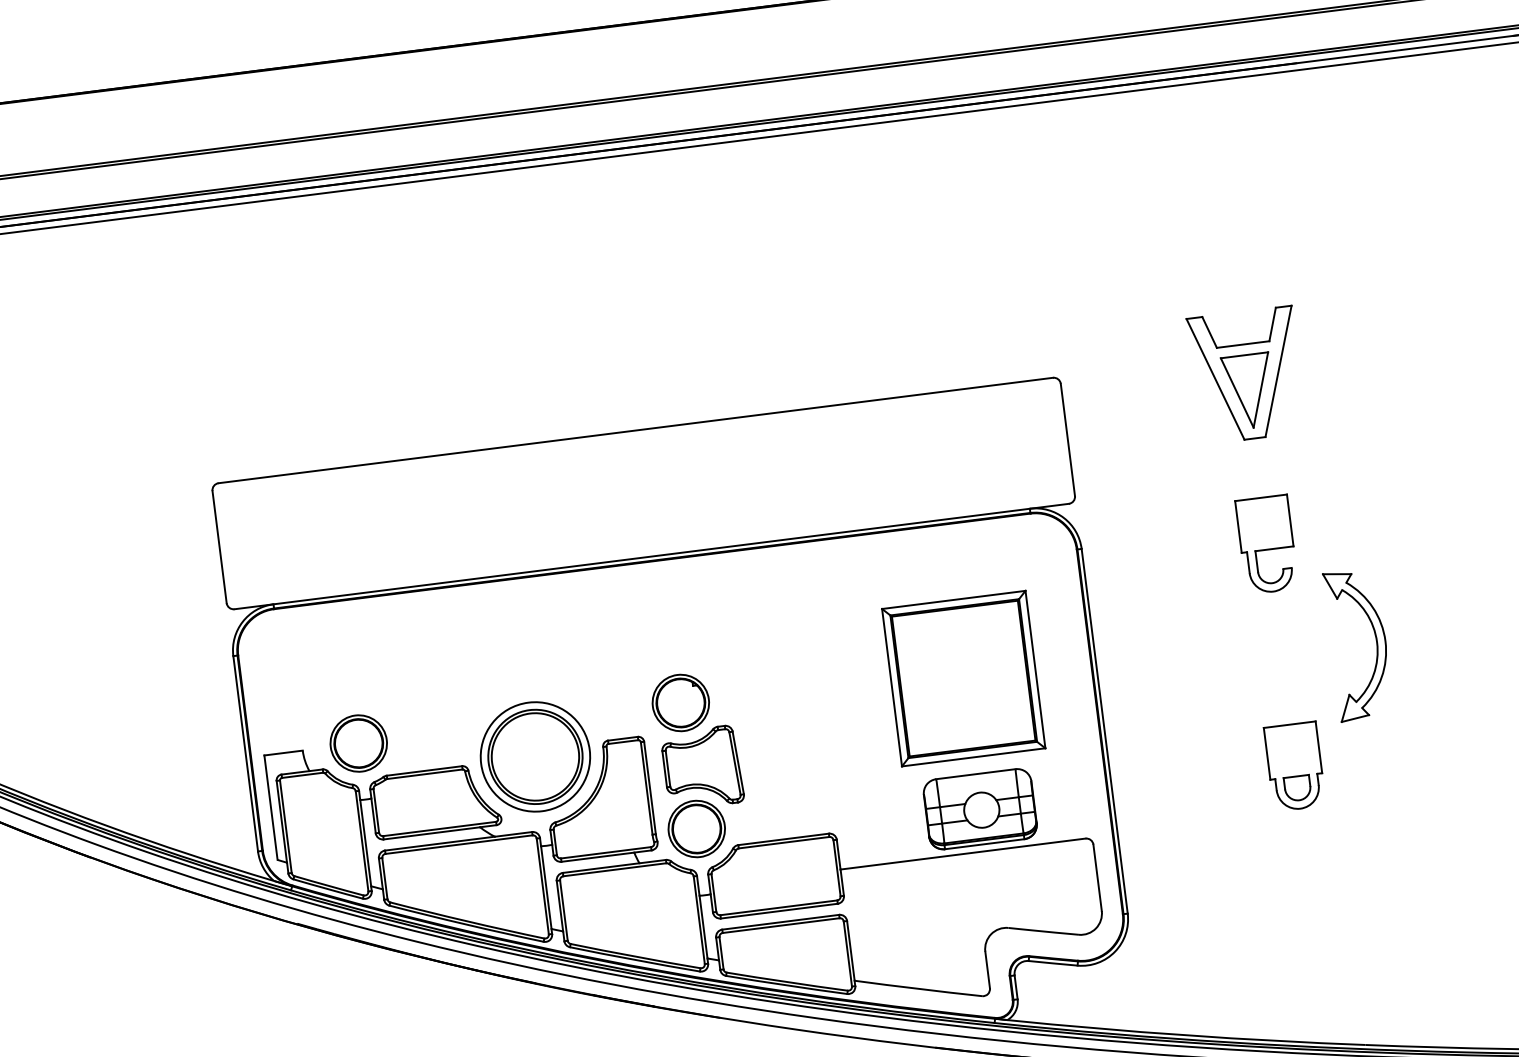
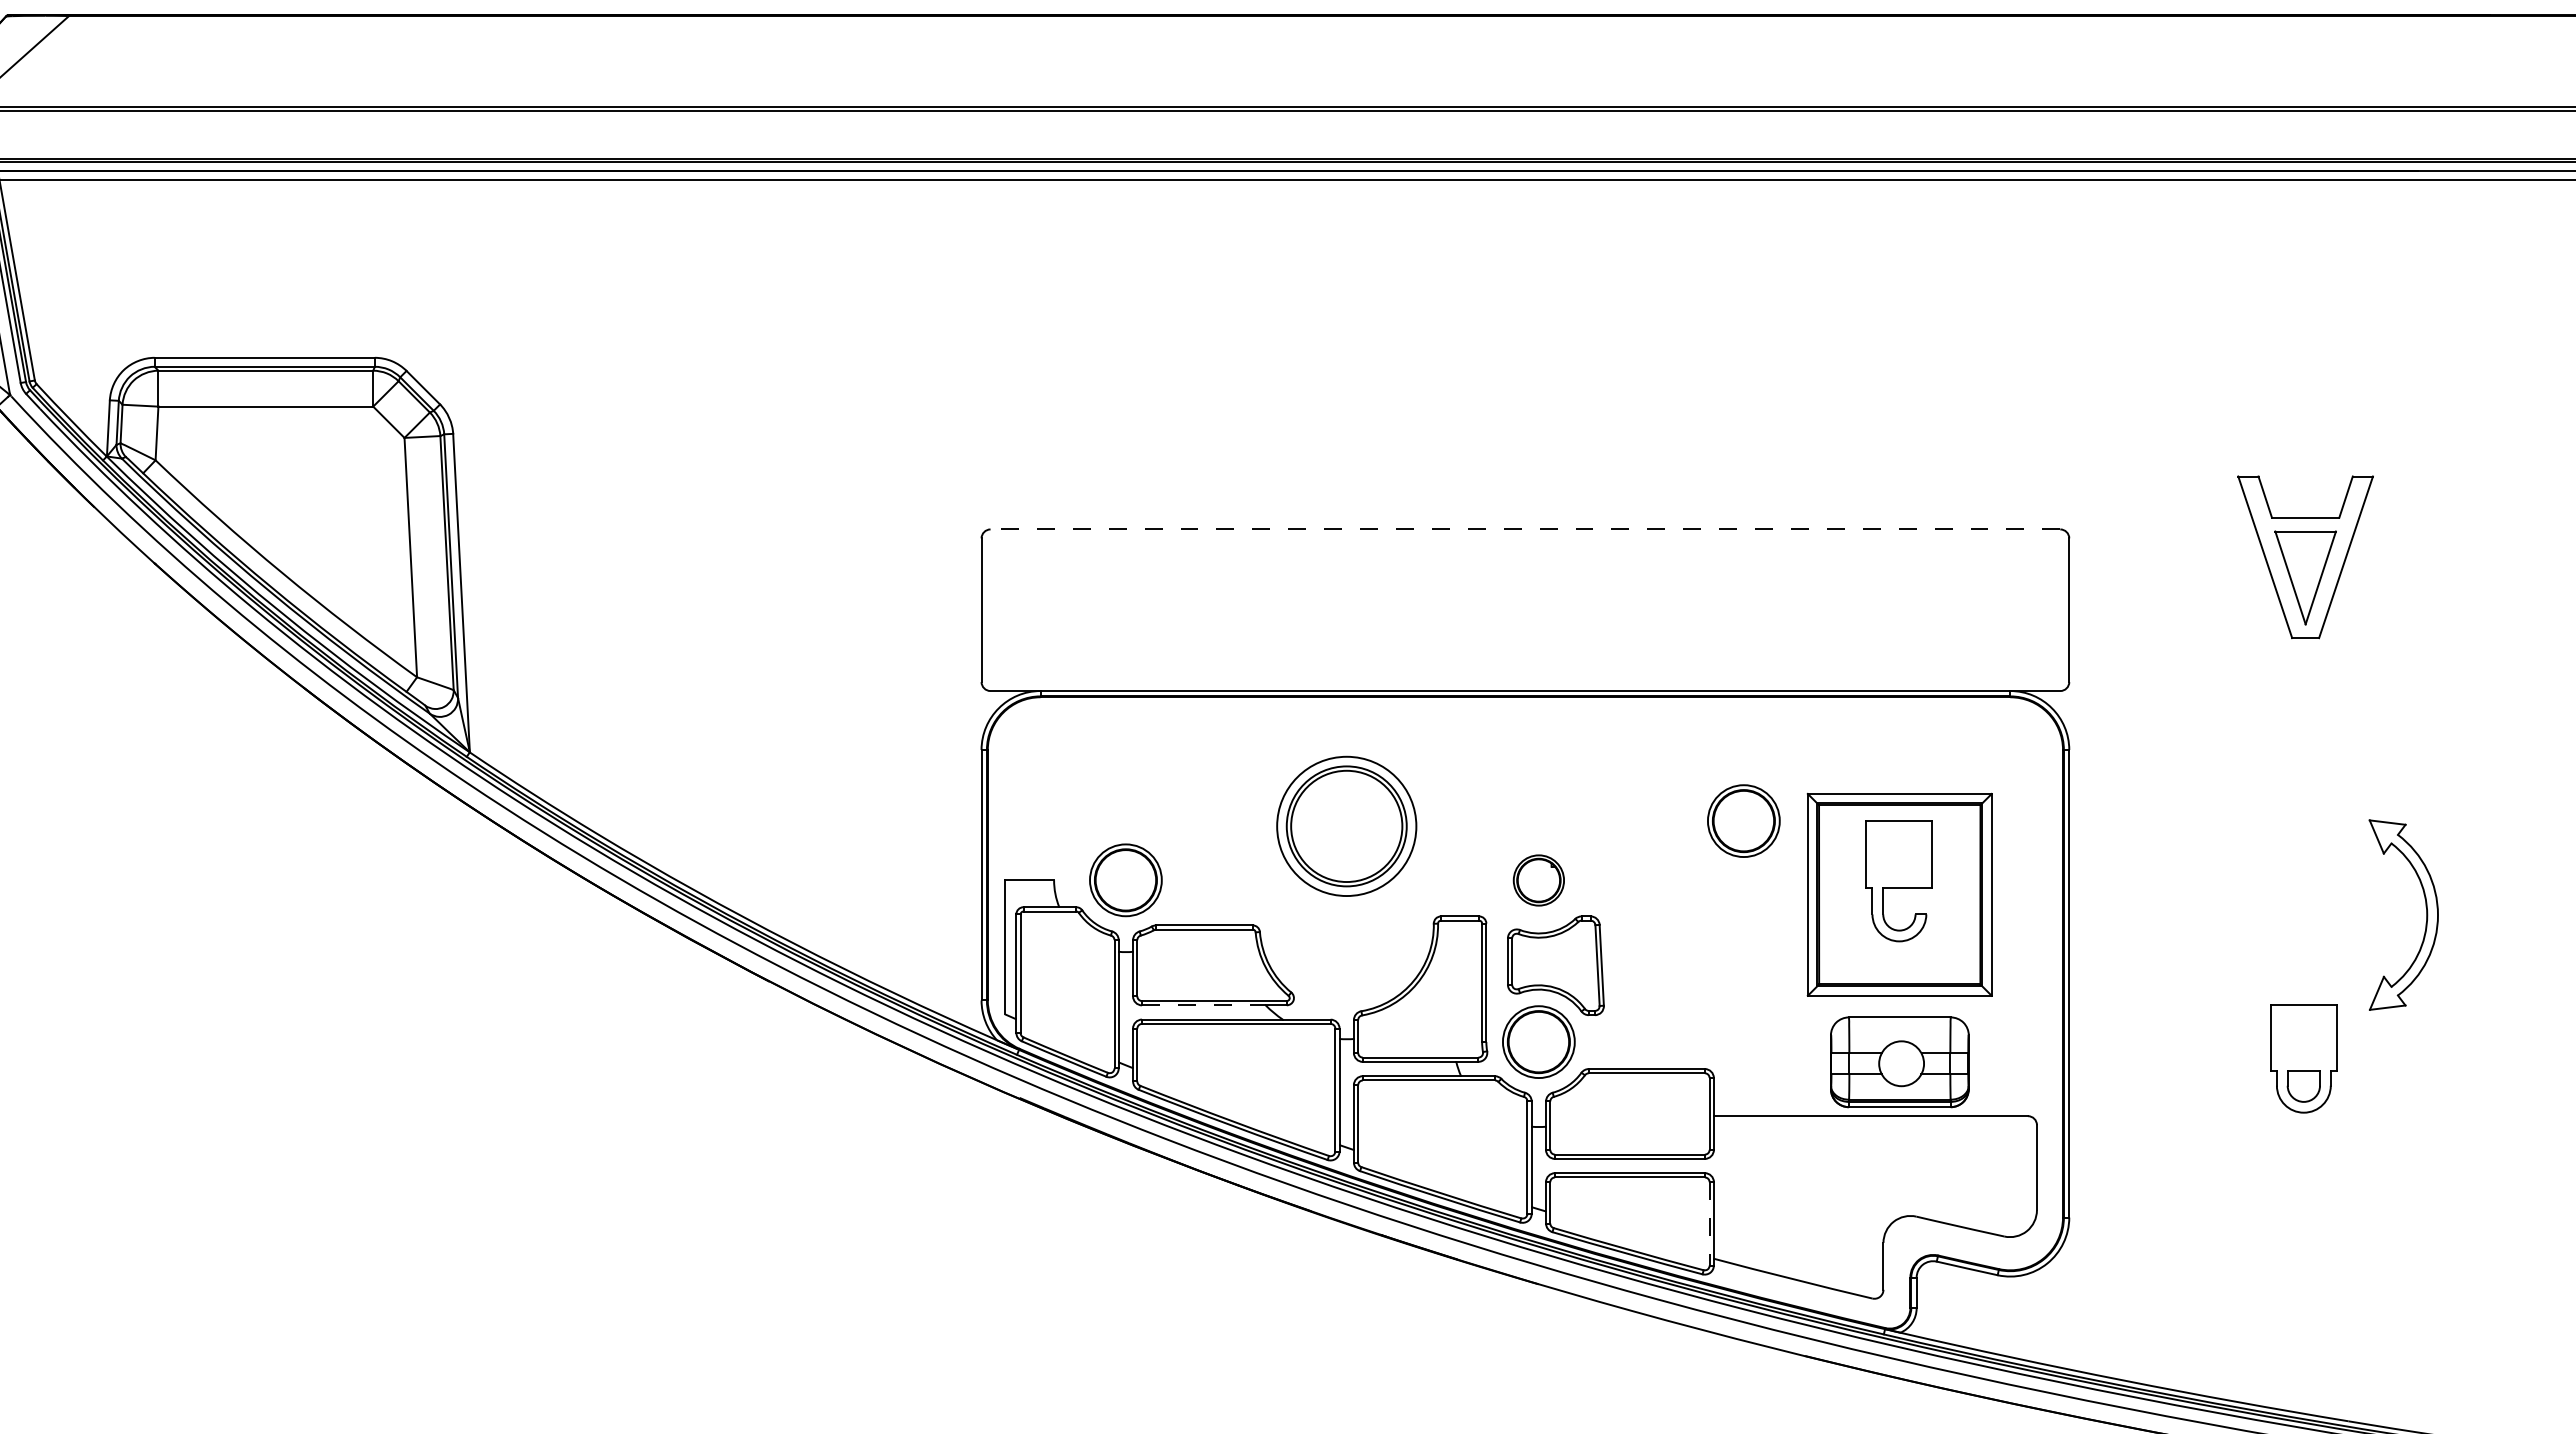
line: (635, 430) -> (1525, 529), solid -> dashed
part: (1266, 544) -> (1898, 881), moved
part: (834, 636) -> (1743, 820), added
part: (680, 703) -> (1538, 880), size x0.7
part: (535, 756) -> (1346, 825), moved
line: (431, 833) -> (1203, 1005), solid -> dashed
line: (847, 953) -> (1709, 1223), solid -> dashed

